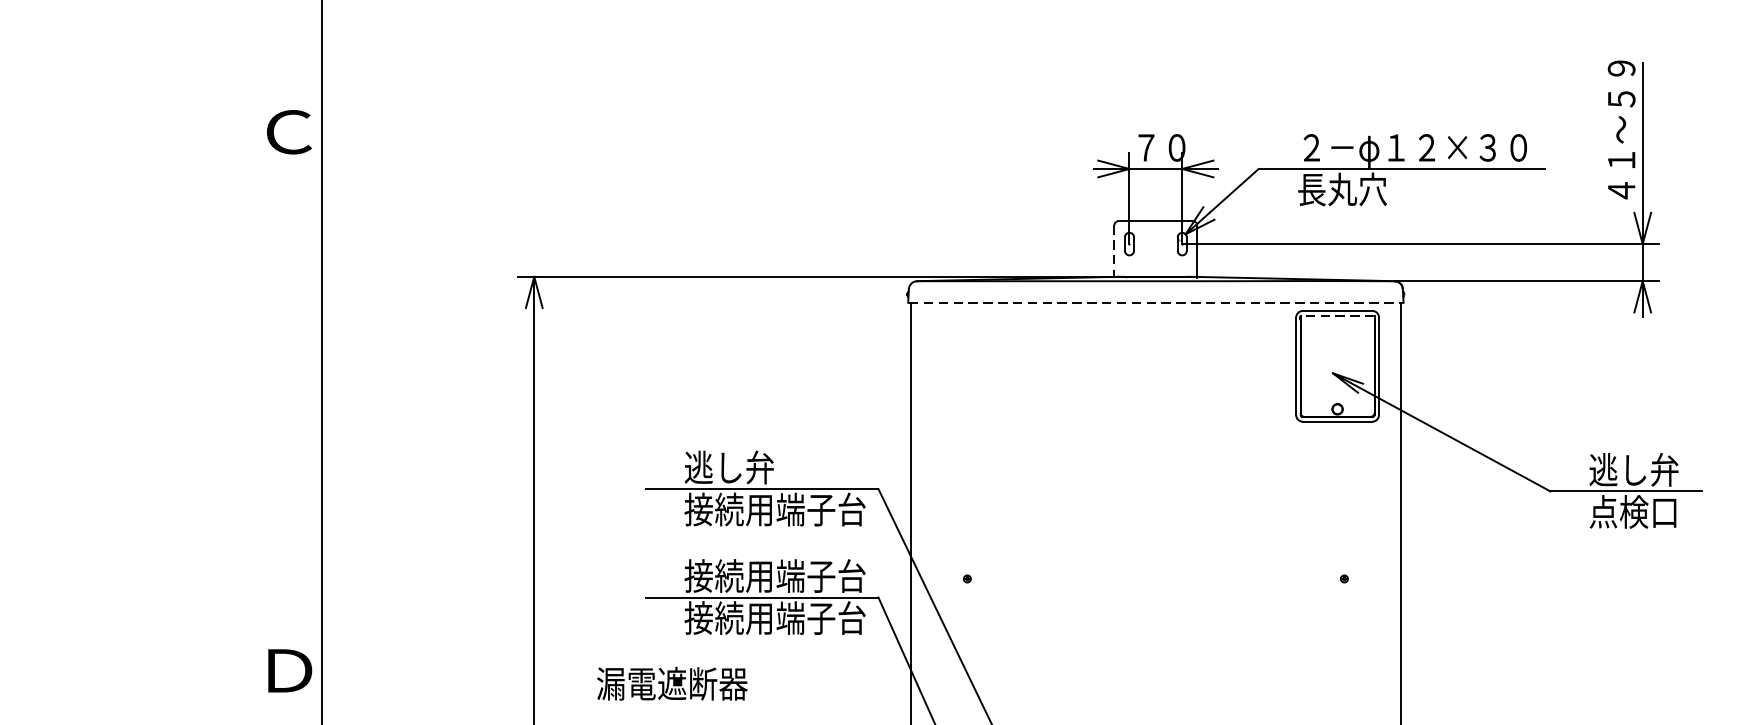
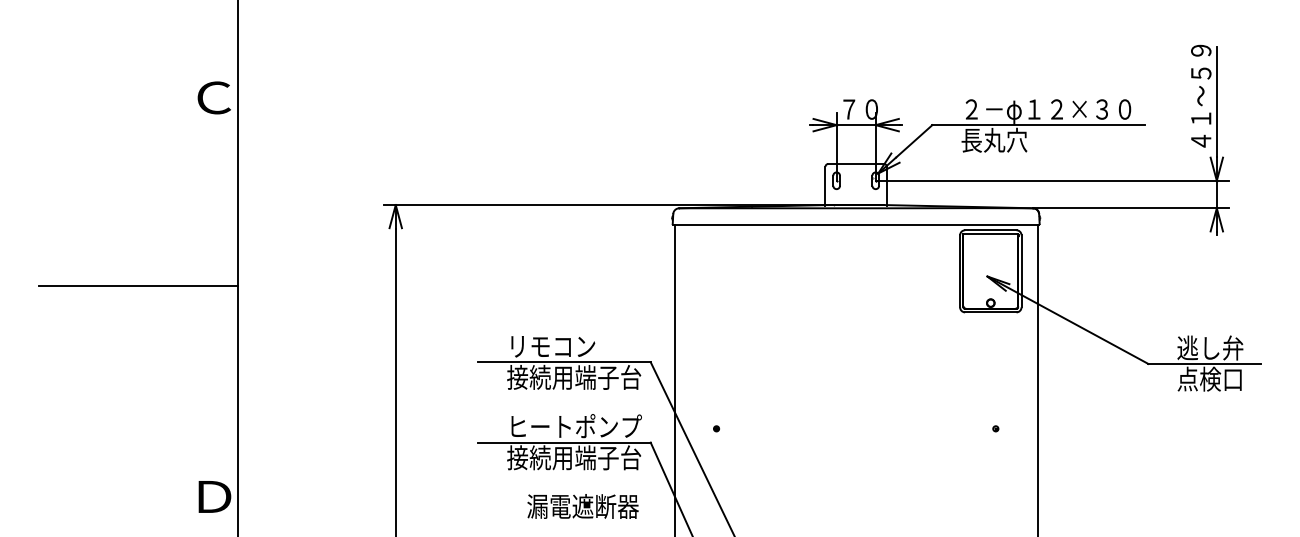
line: (1114, 251) -> (825, 186), dashed -> solid
line: (1156, 303) -> (856, 224), dashed -> solid
line: (1337, 316) -> (990, 234), dashed -> solid
line: (186, 385) -> (138, 285), added
text: (744, 466) -> (551, 345), 逃し弁 -> リモコン
text: (775, 575) -> (574, 426), 接続用端子台 -> ヒートポンプ
text: (671, 683) -> (582, 506), moved

